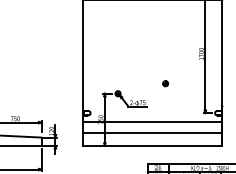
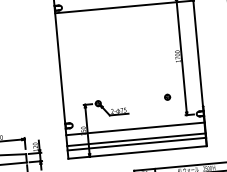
part: (165, 83) -> (167, 97), moved
line: (152, 137) -> (136, 144), added

